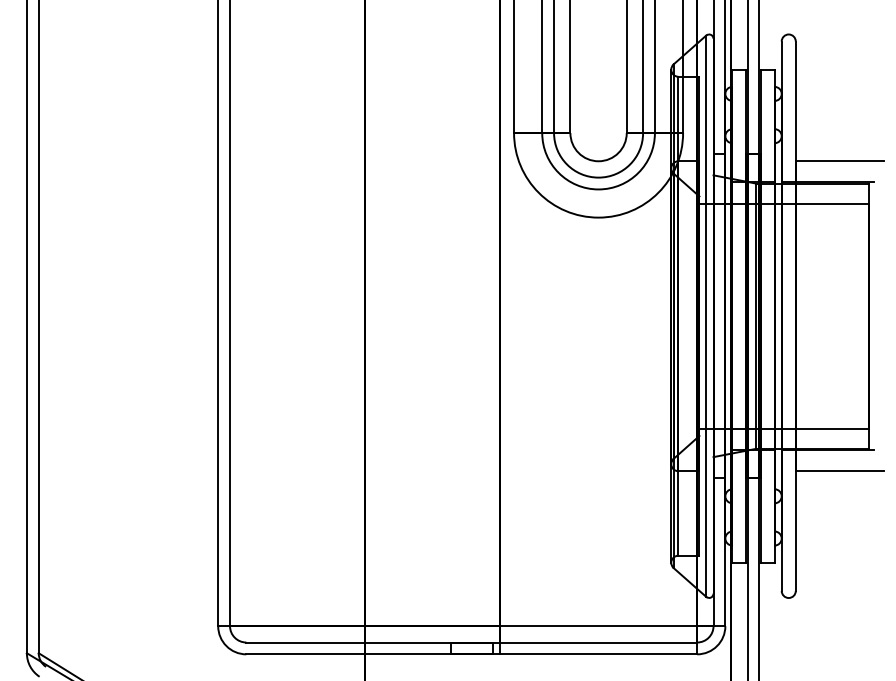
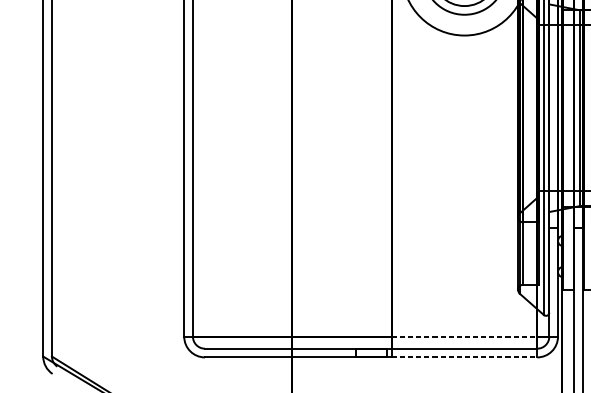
line: (598, 626) -> (464, 336), solid -> dashed
line: (598, 654) -> (464, 357), solid -> dashed

